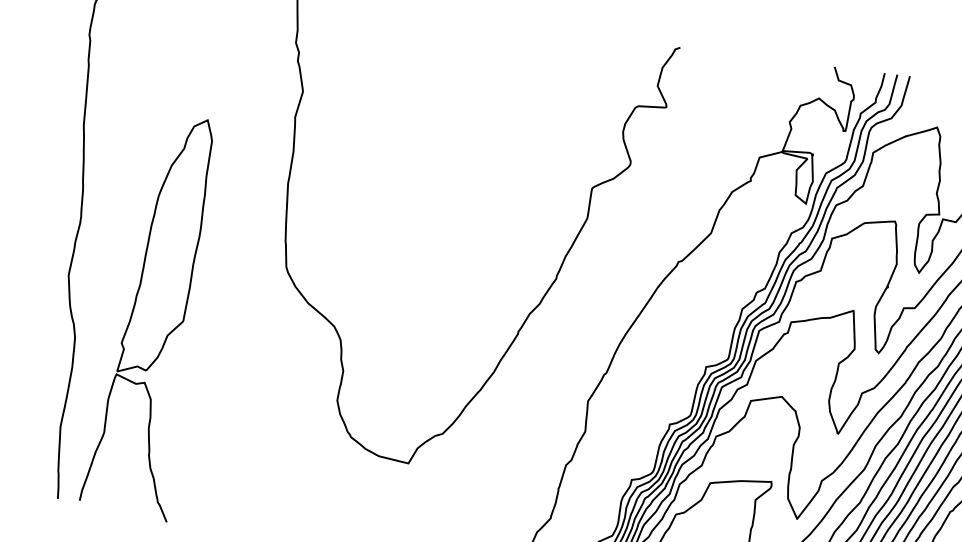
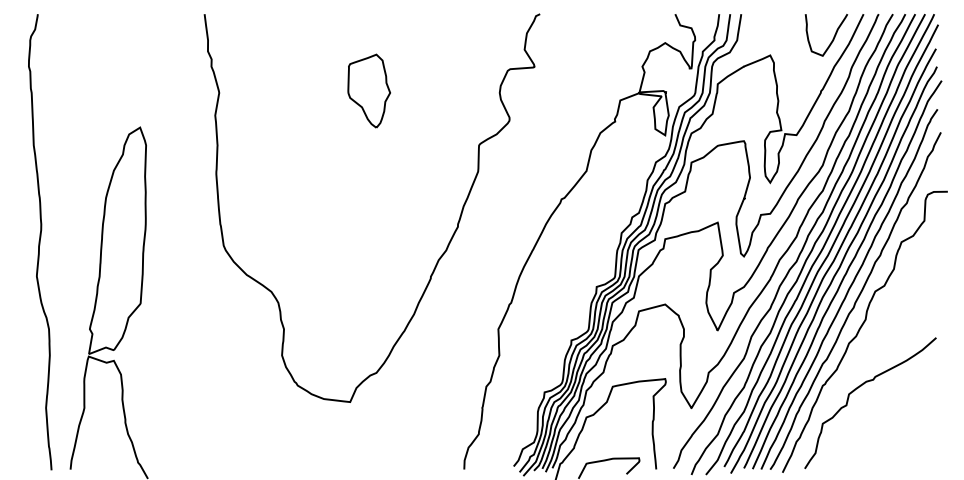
part: (473, 110) -> (368, 90), added

